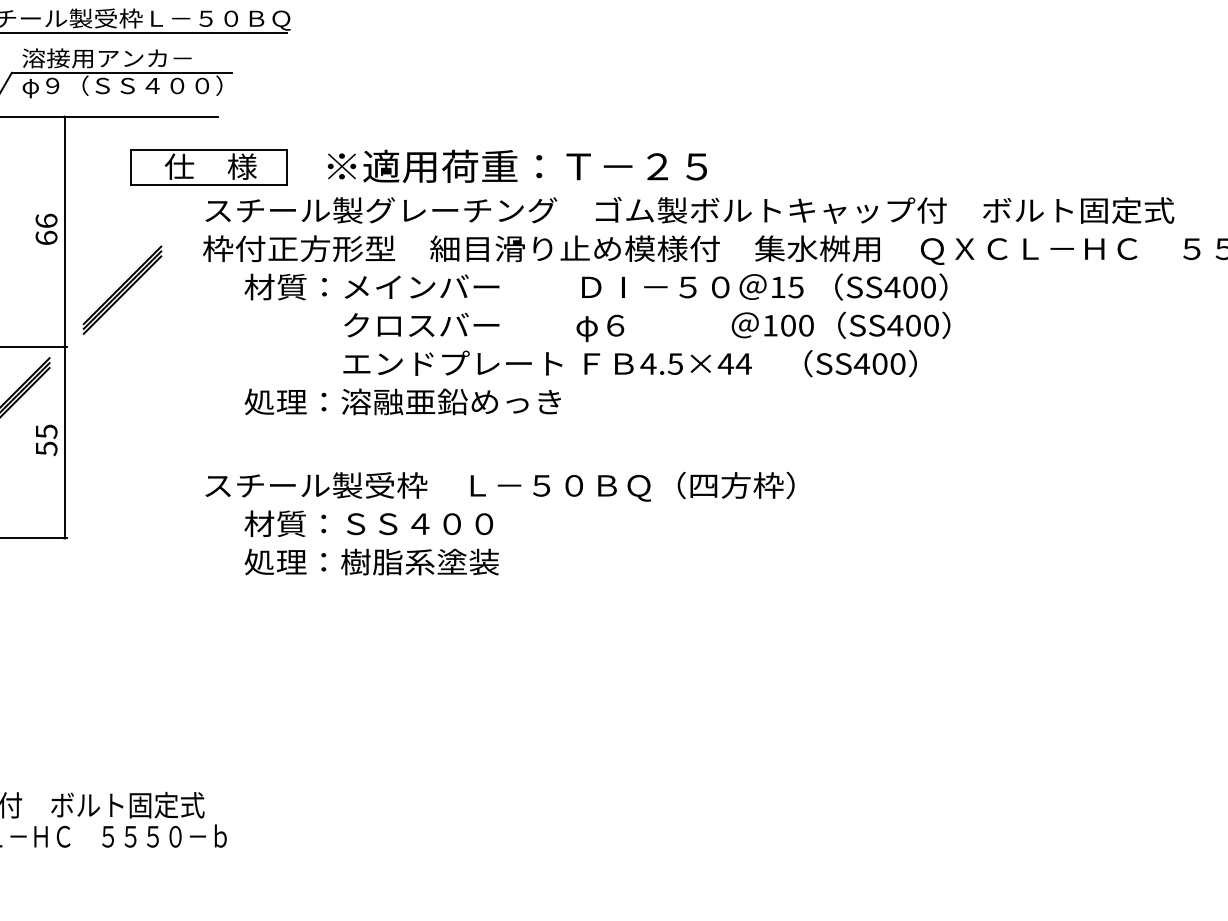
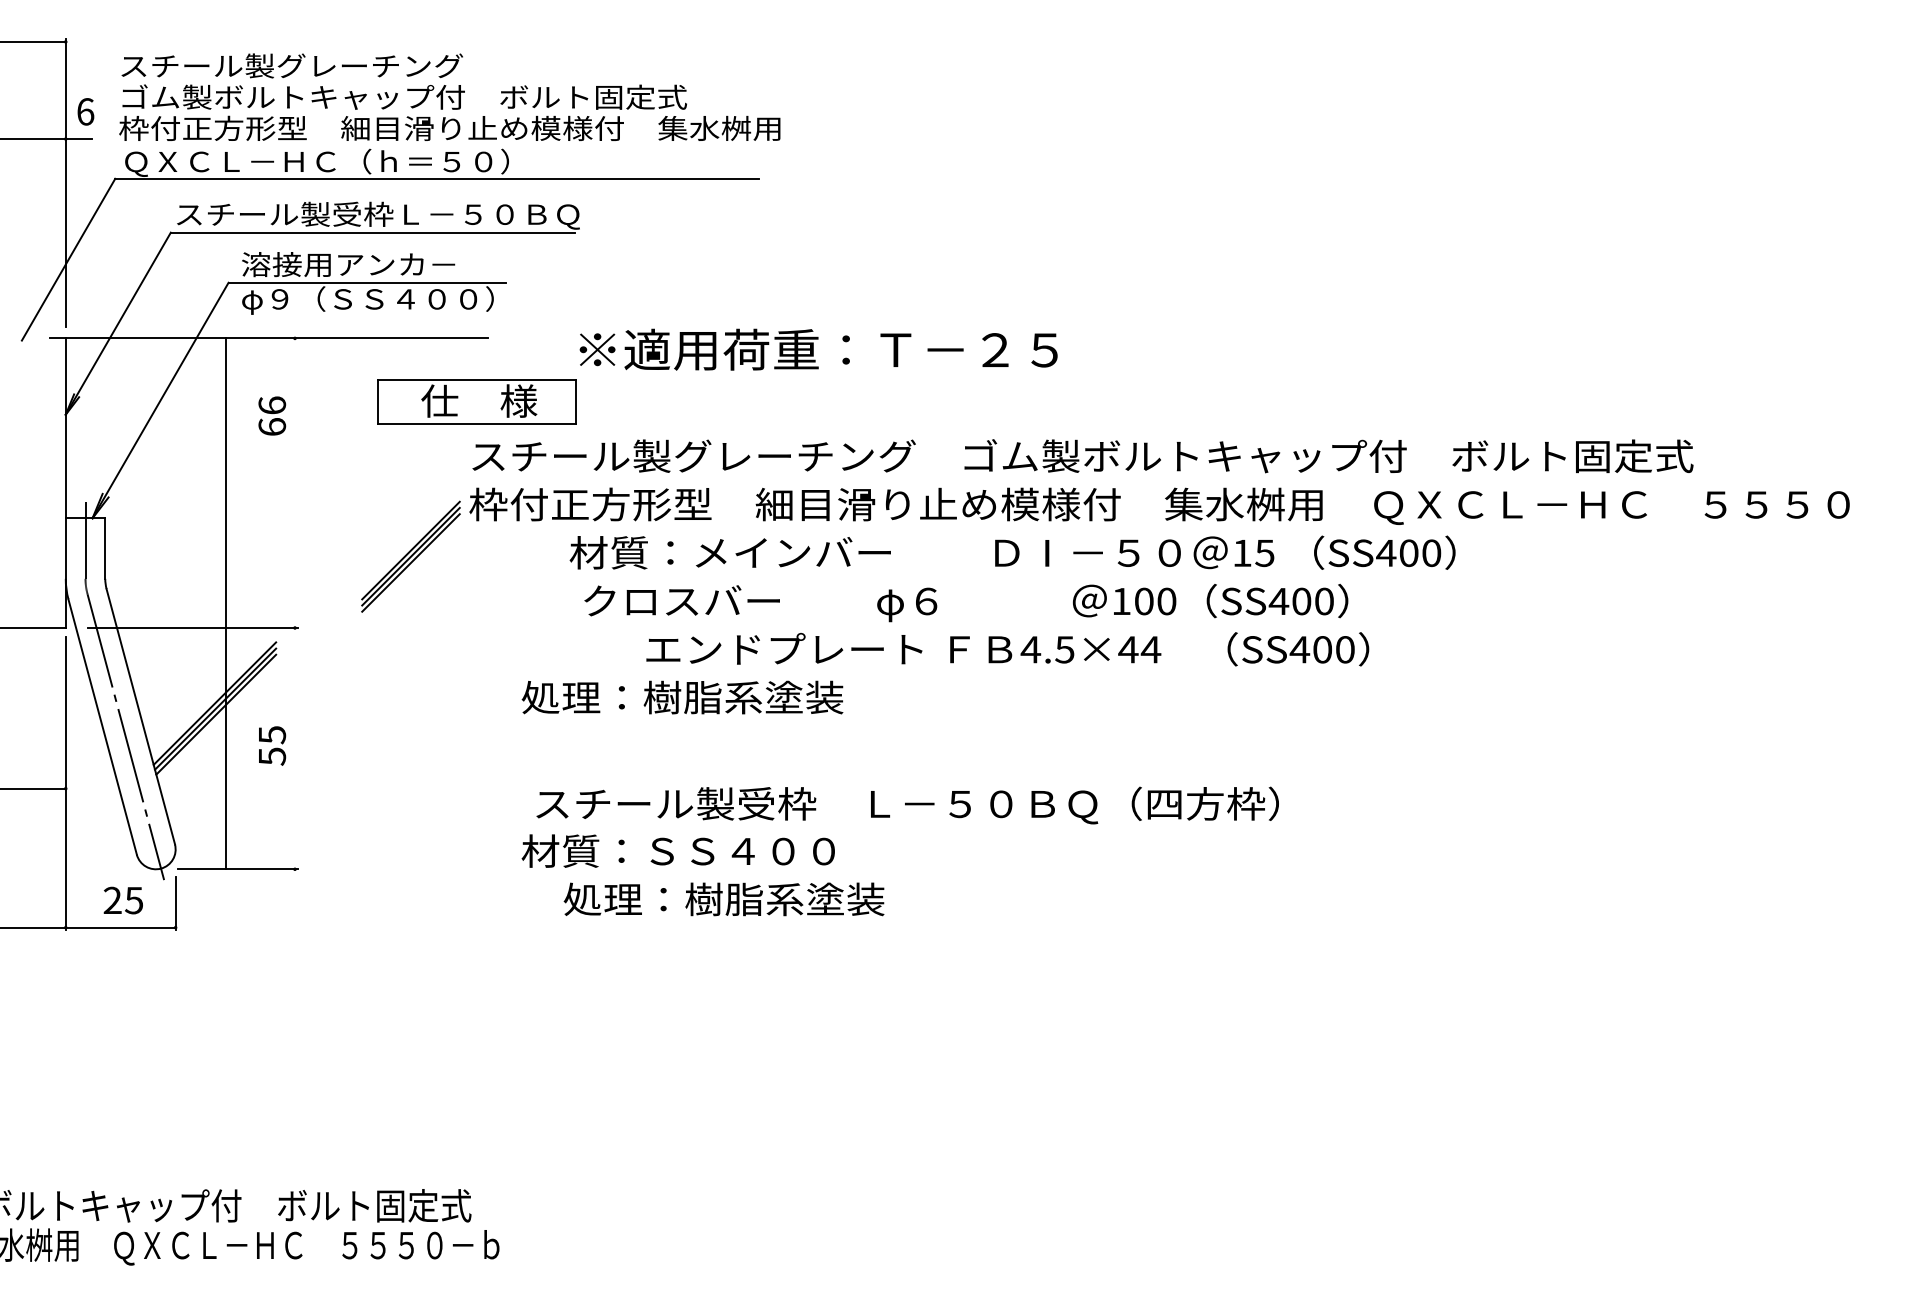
text: (517, 166) -> (818, 349), moved
text: (46, 228) -> (272, 415), moved
text: (595, 286) -> (1012, 552), moved
part: (122, 290) -> (410, 556), moved
line: (64, 327) -> (225, 603), moved
text: (647, 327) -> (966, 603), moved
text: (450, 401) -> (781, 697), 処理：溶融亜鉛めっき -> 処理：樹脂系塗装
text: (499, 486) -> (907, 805), moved
text: (371, 562) -> (723, 899), moved

